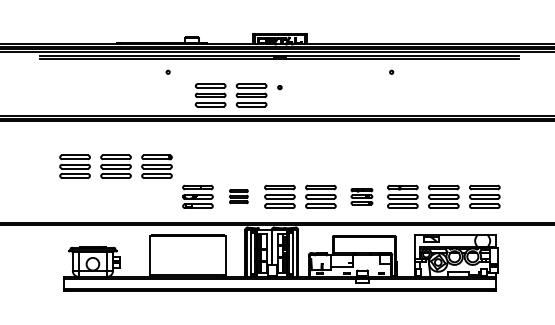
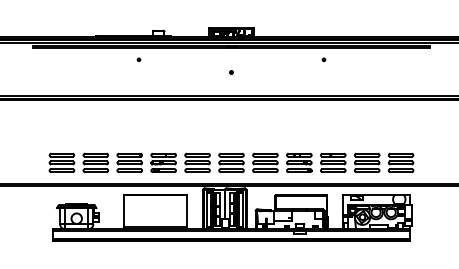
part: (231, 94) -> (191, 78), removed
part: (115, 166) -> (95, 162), moved
part: (238, 196) -> (197, 162), size x1.67
part: (362, 196) -> (299, 162), size x1.43

